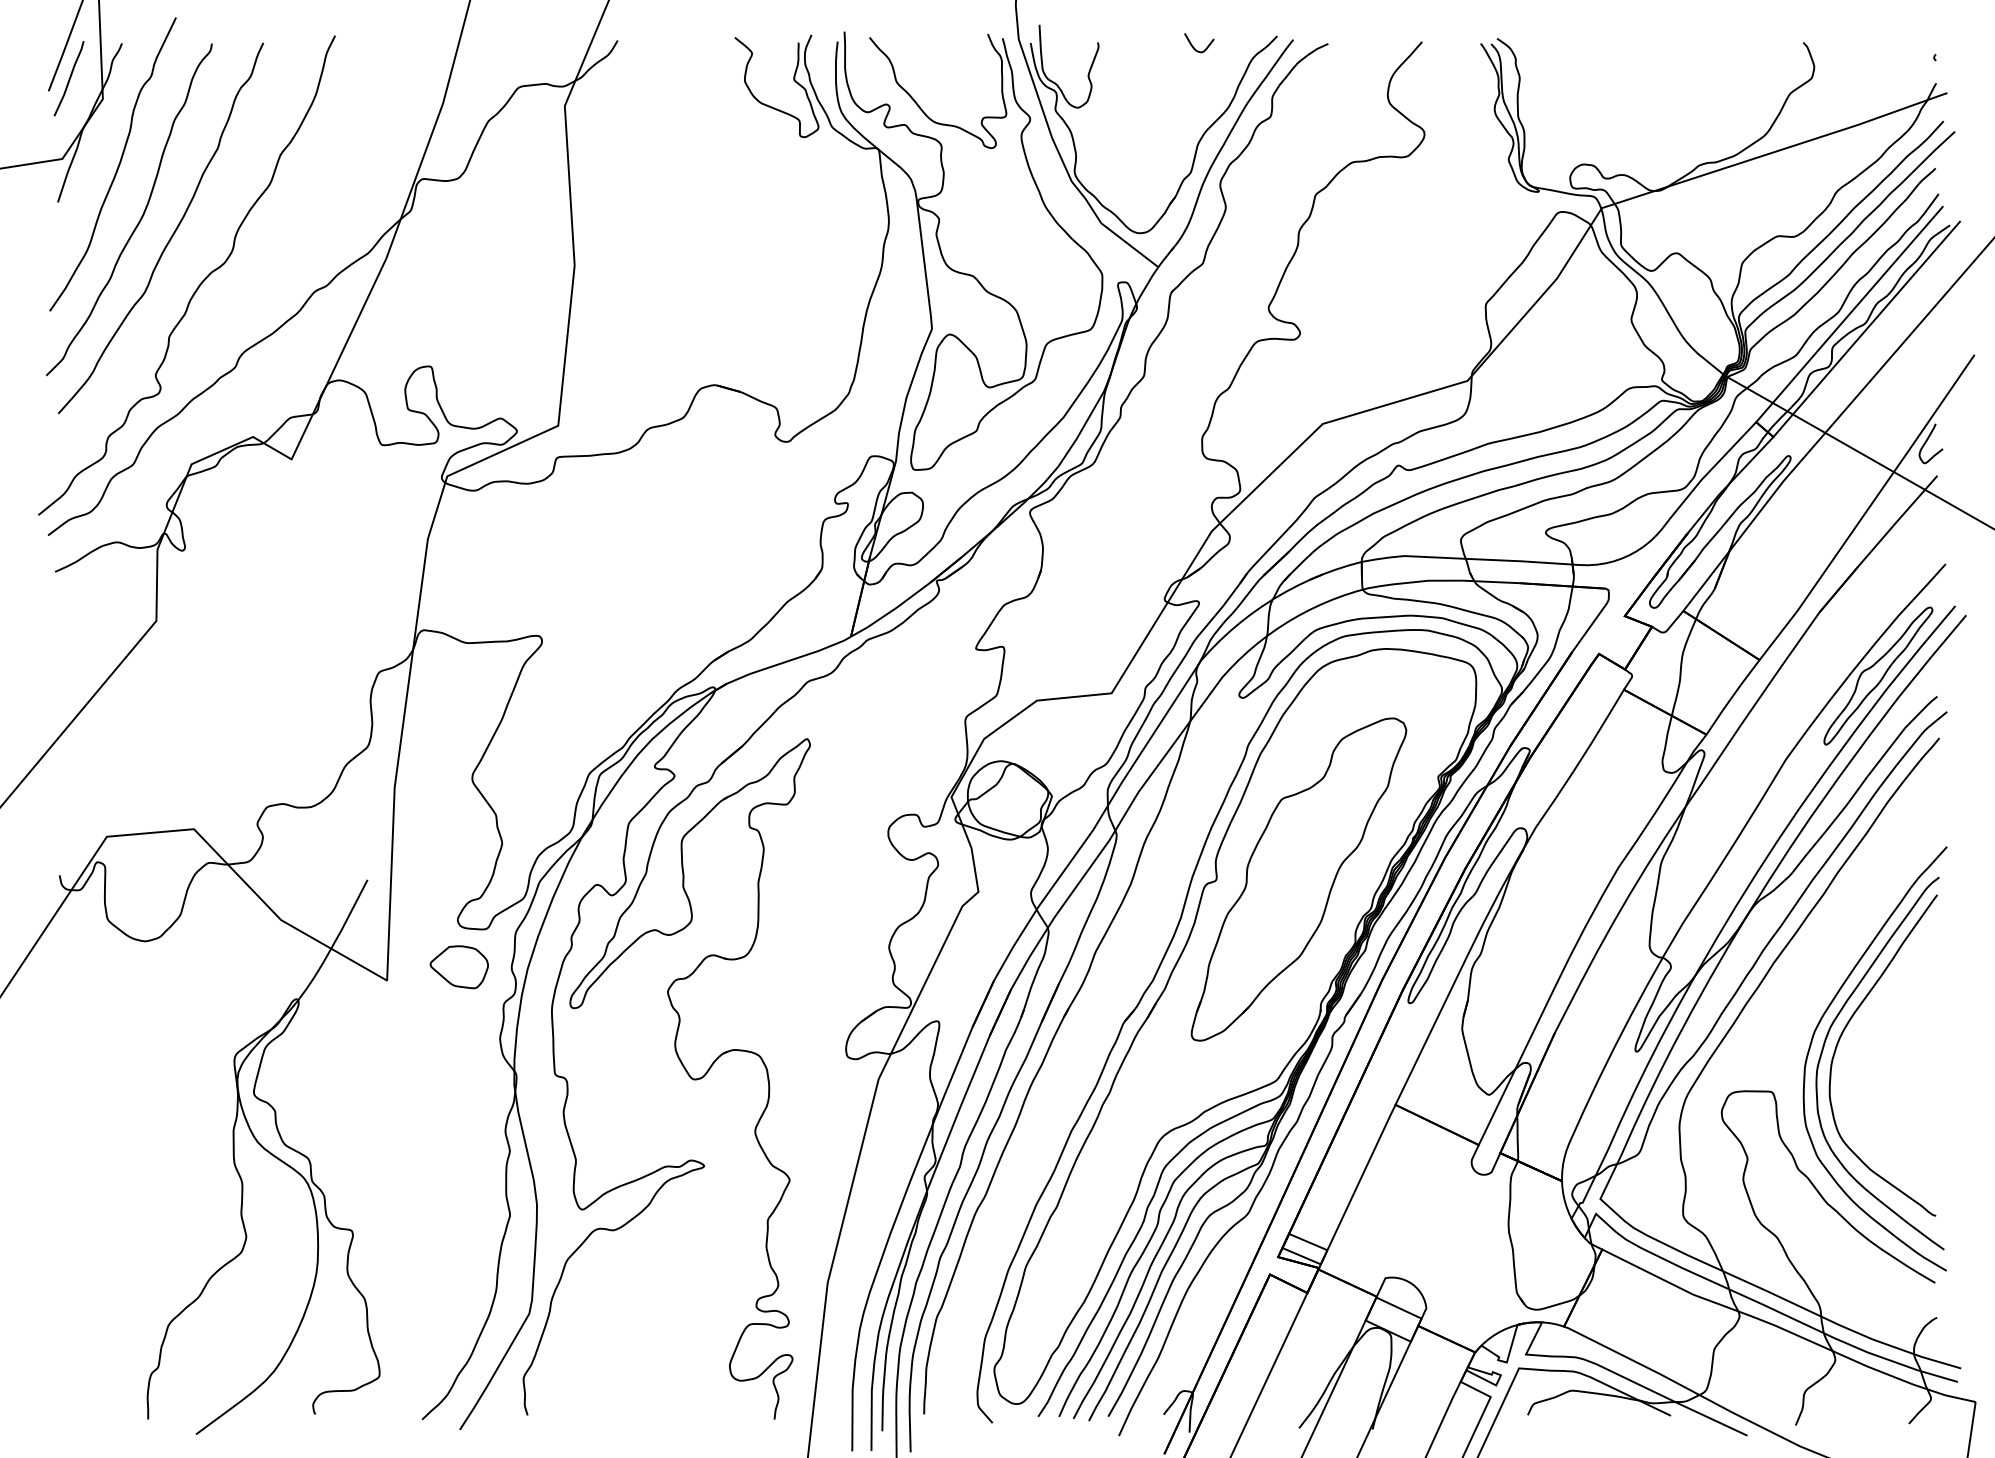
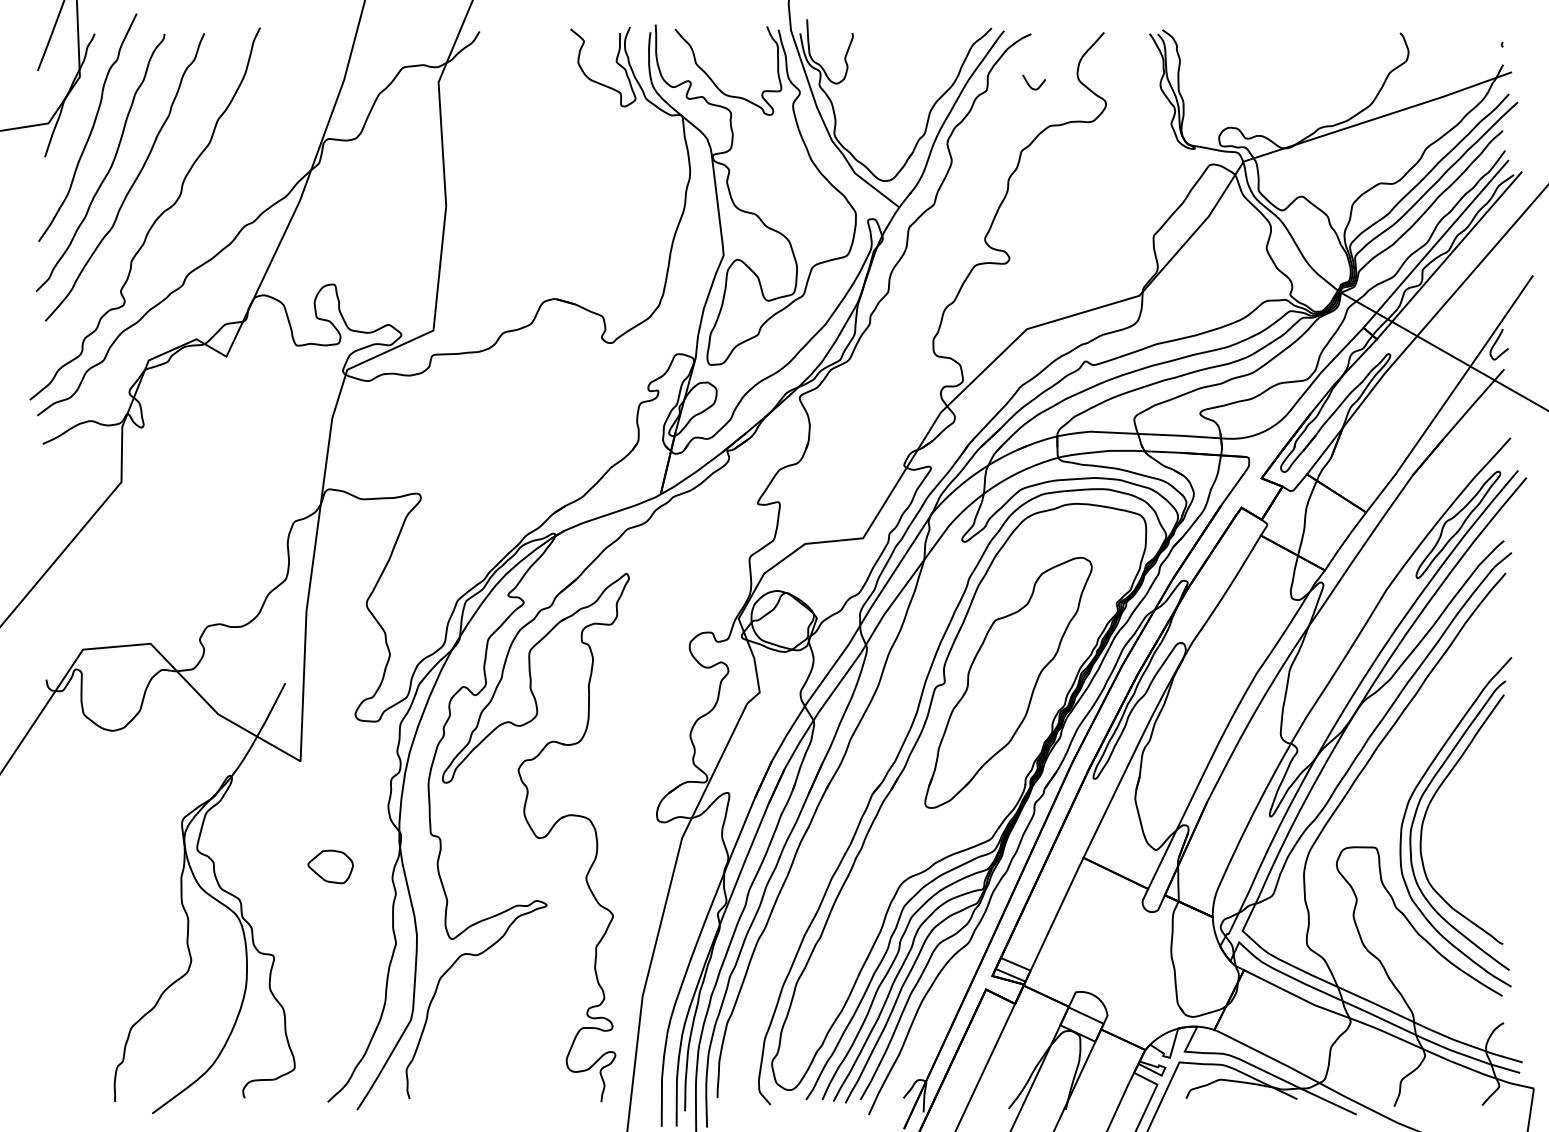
curve: (1194, 47) -> (1030, 85), moved
line: (68, 77) -> (53, 60), removed
part: (459, 966) -> (330, 866), moved

